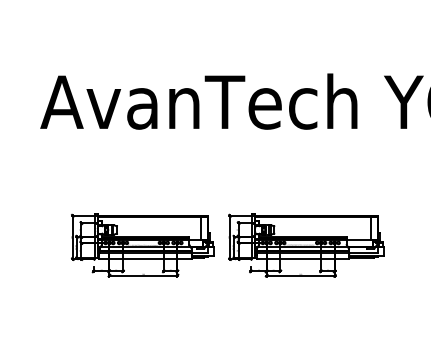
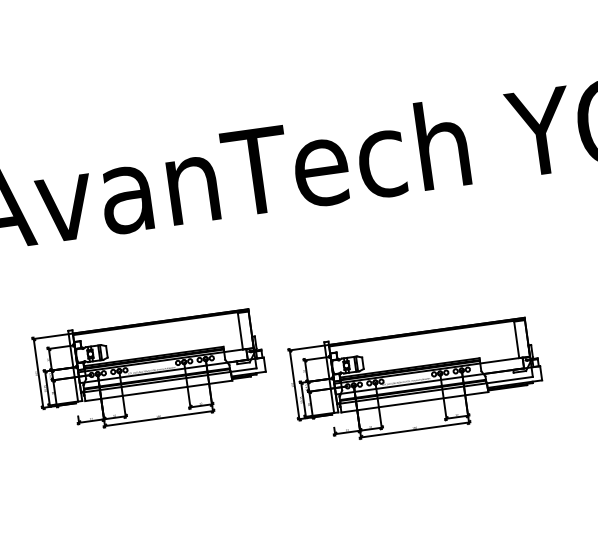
part: (142, 245) -> (150, 370), moved

